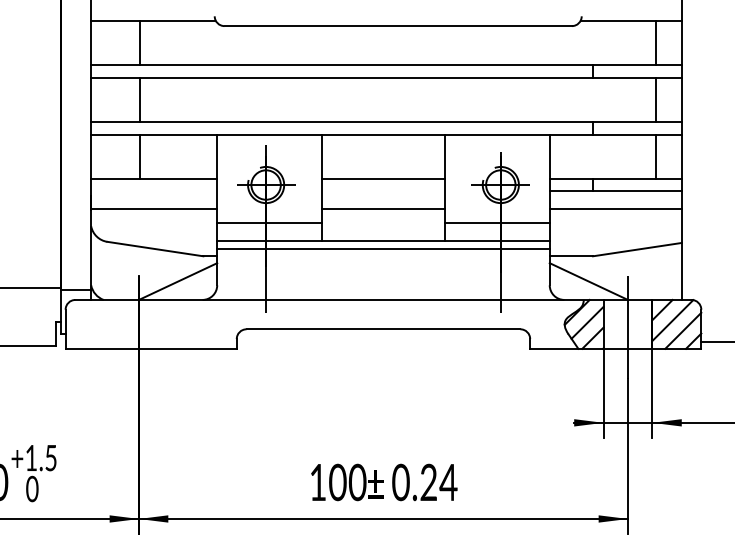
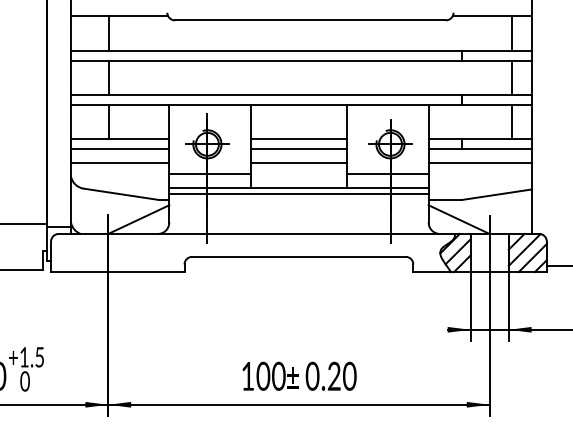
line: (153, 191) -> (119, 149), added
line: (382, 191) -> (298, 149), added
text: (448, 481) -> (349, 375), 0.24 -> 0.20

